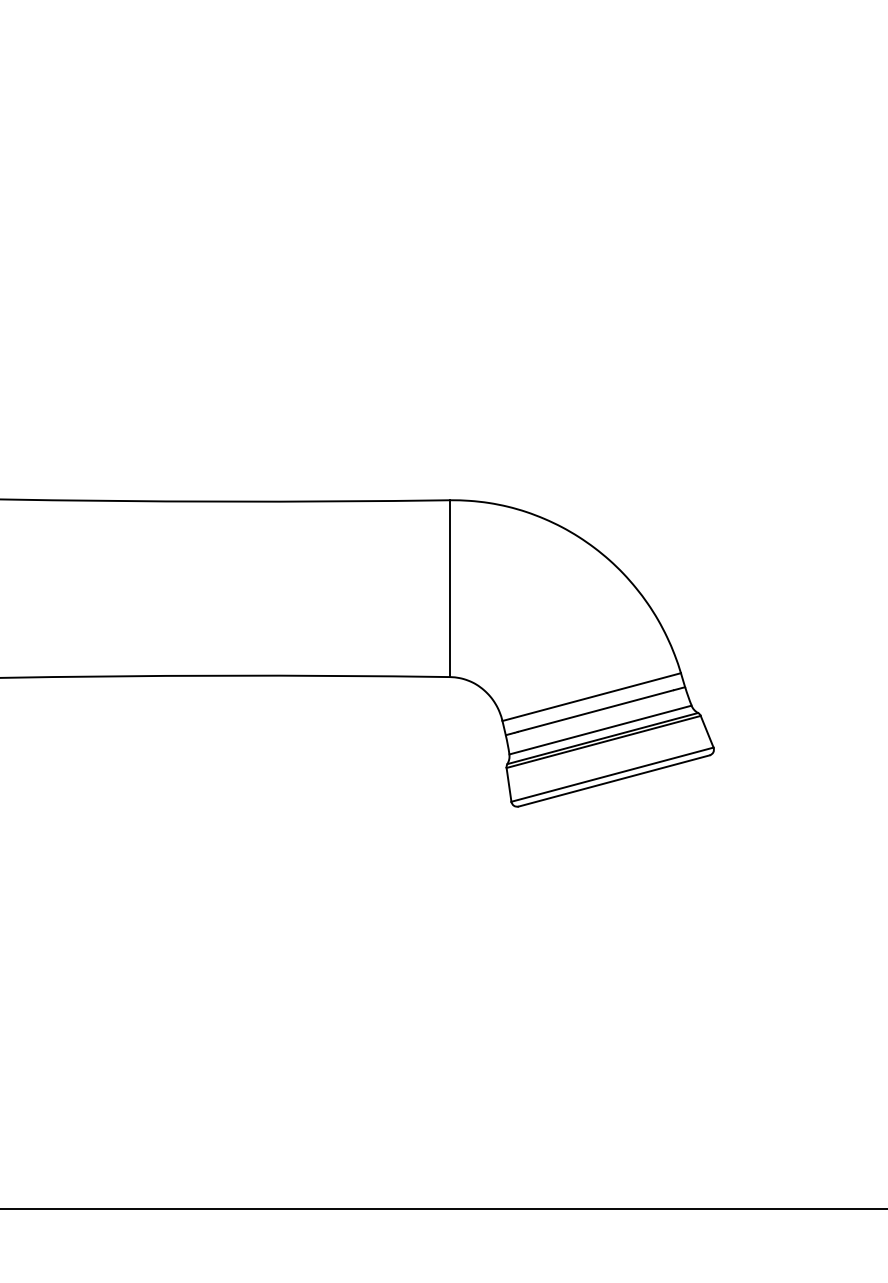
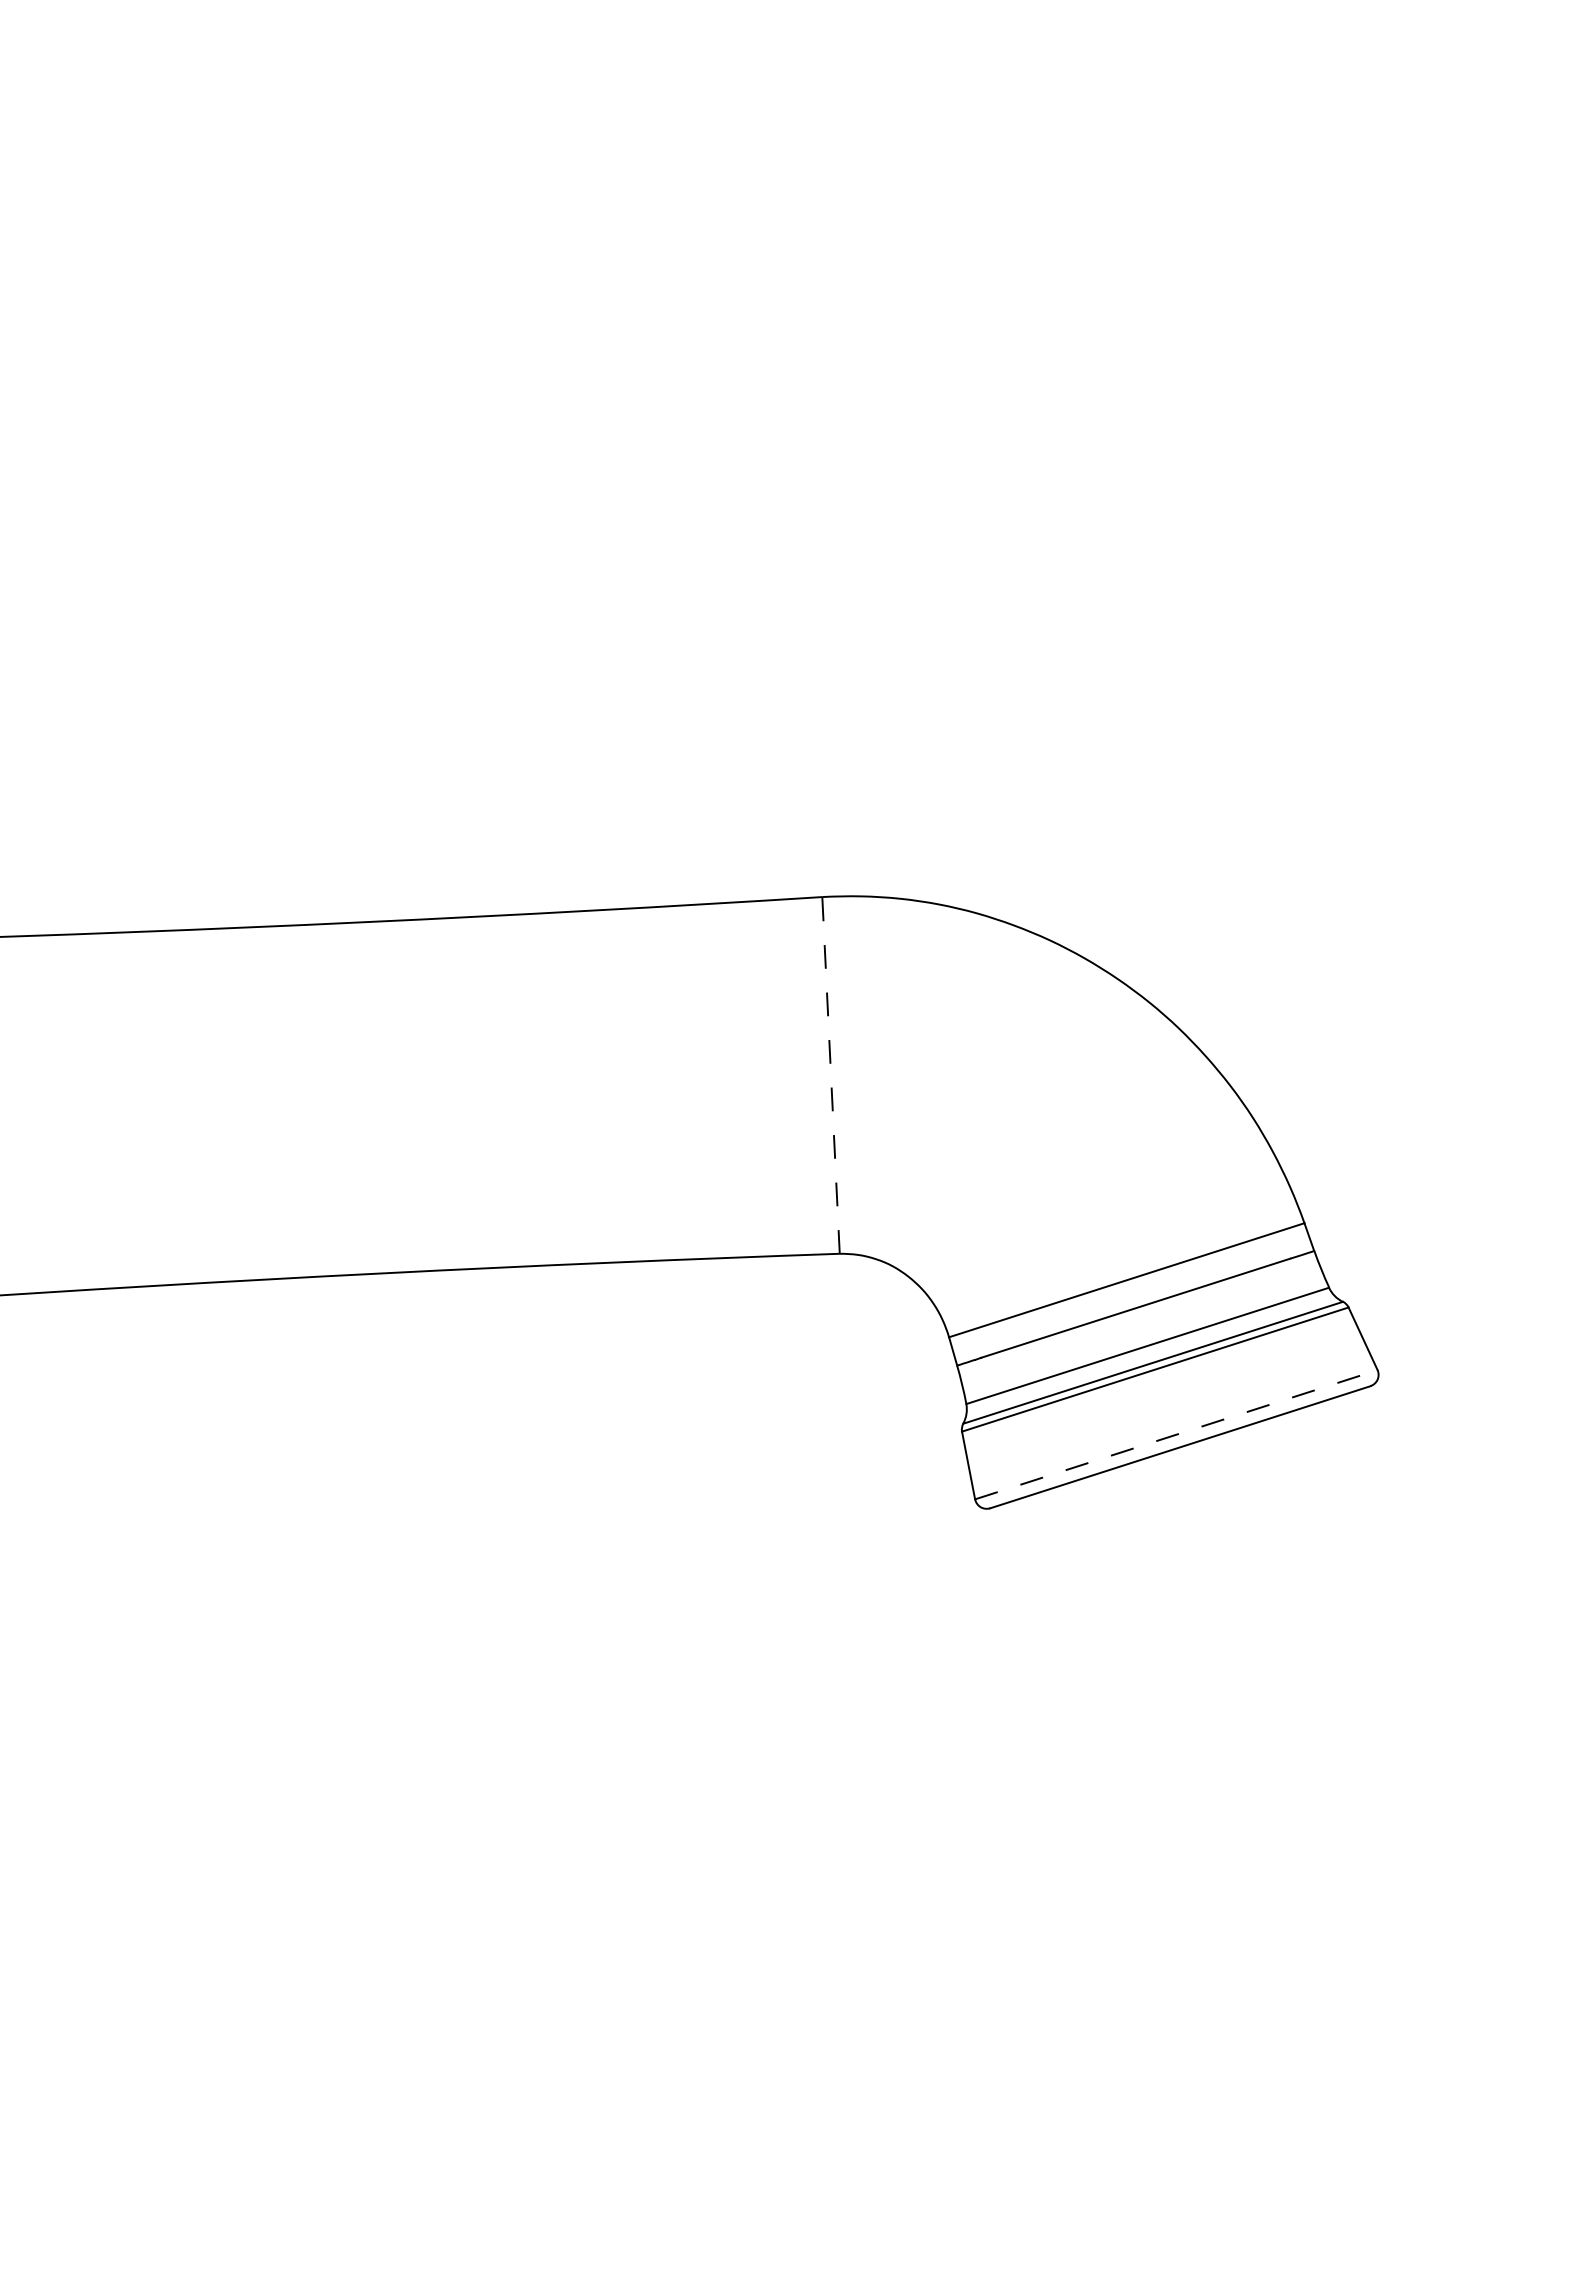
line: (450, 588) -> (831, 1075), solid -> dashed
line: (612, 774) -> (1176, 1434), solid -> dashed

